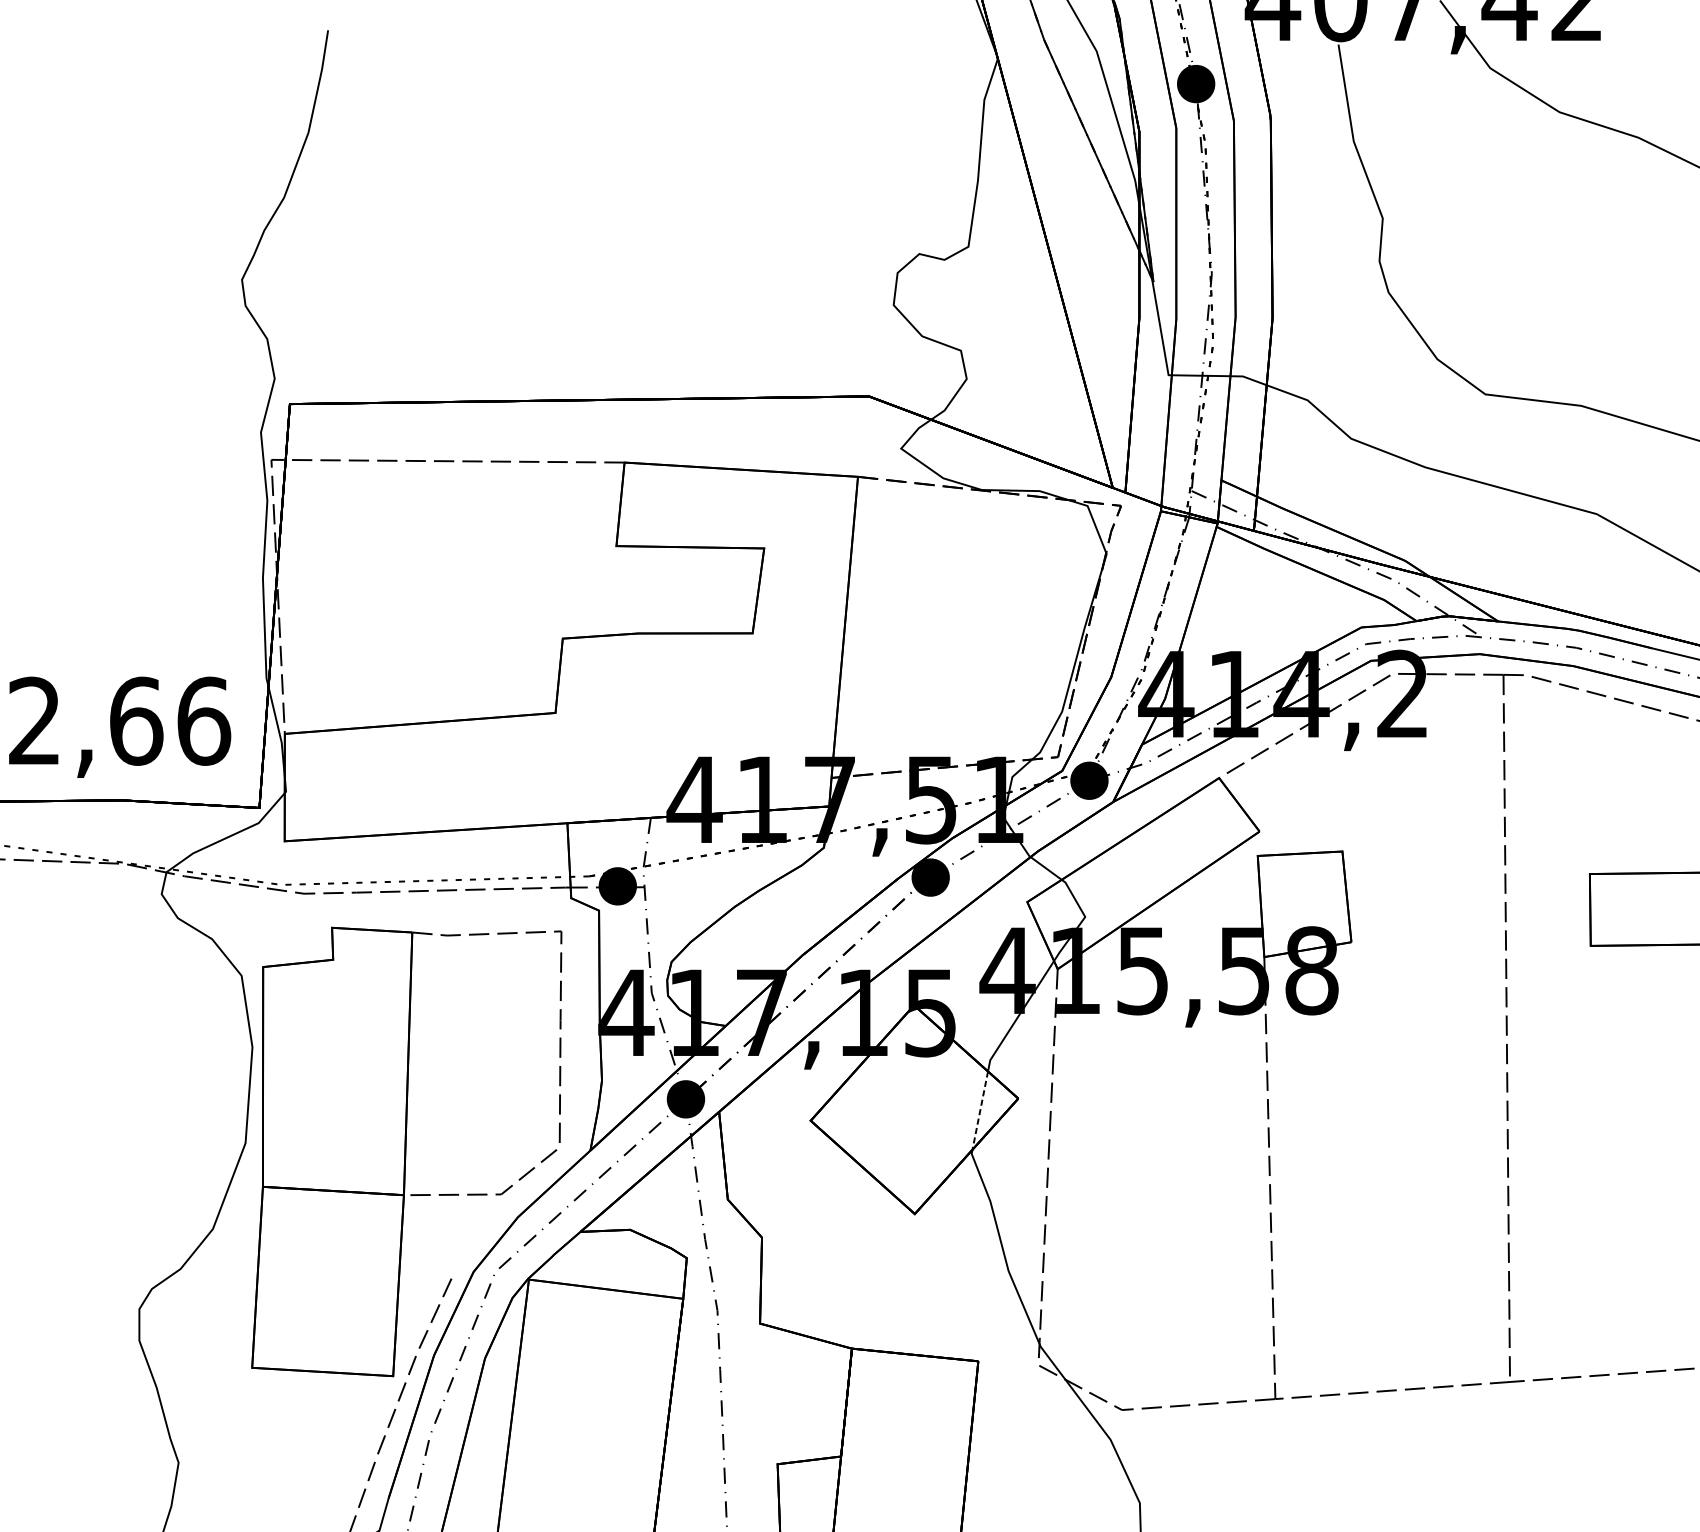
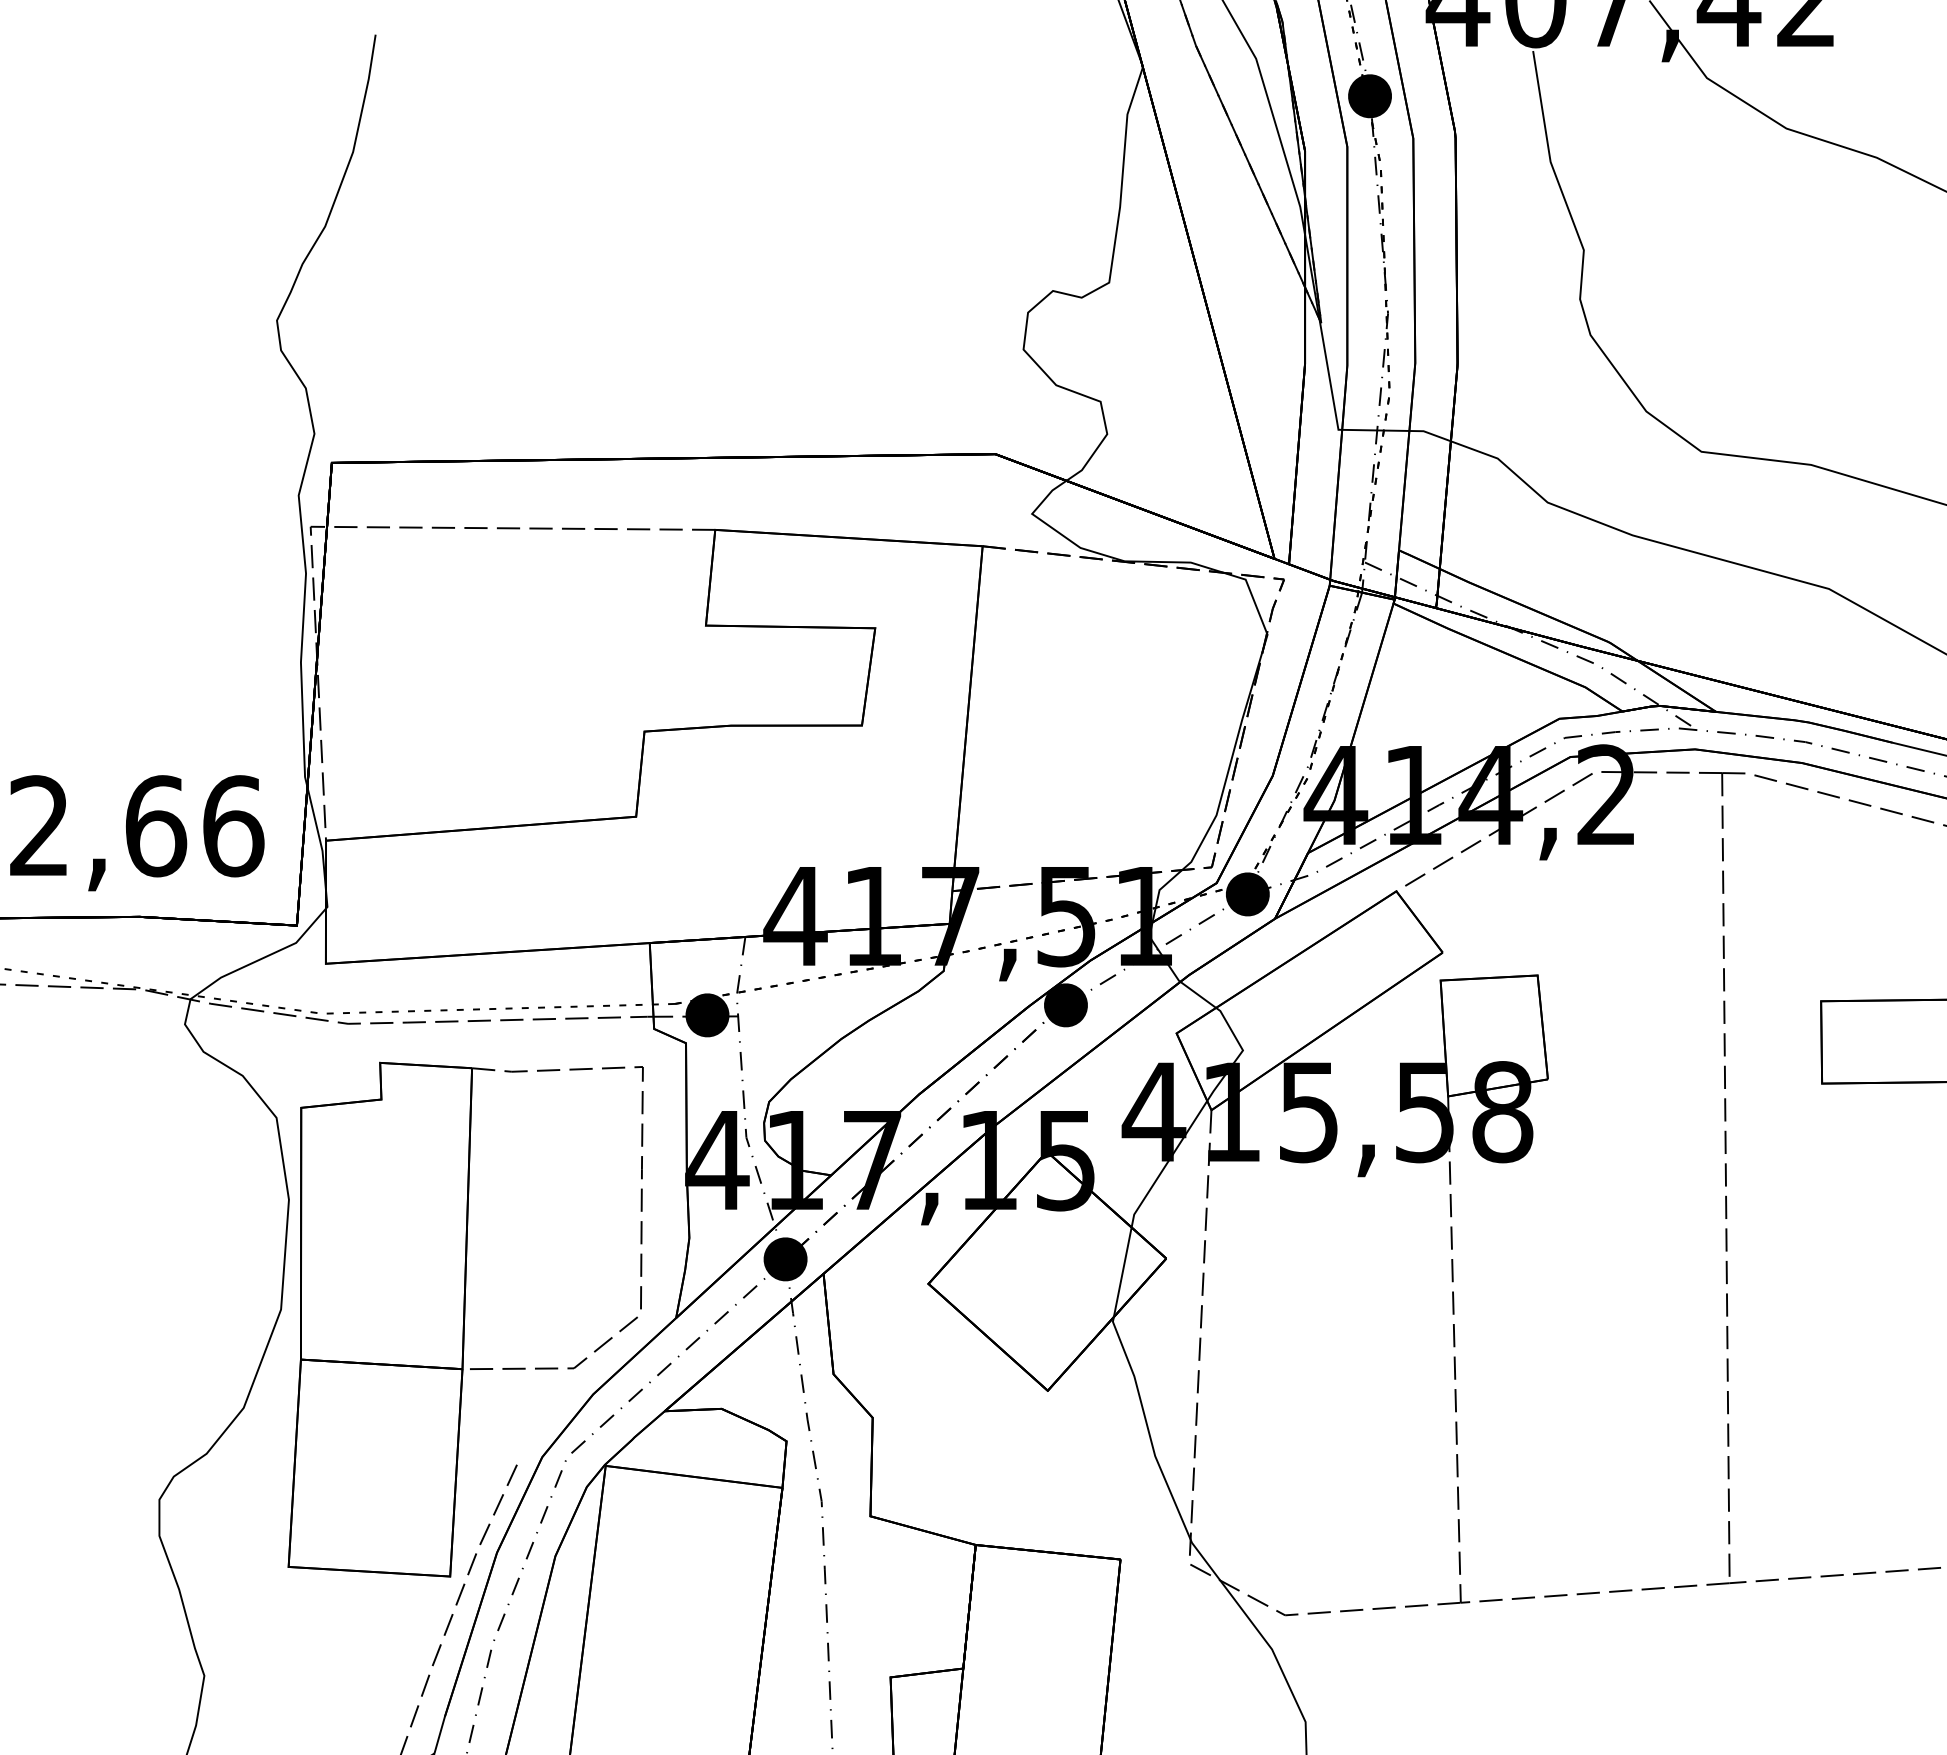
line: (980, 1110) -> (1122, 1272), dashed -> solid

